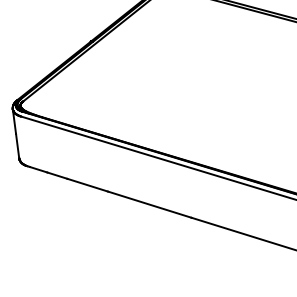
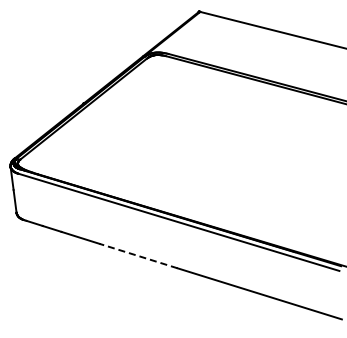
line: (149, 205) -> (138, 256), solid -> dashed

